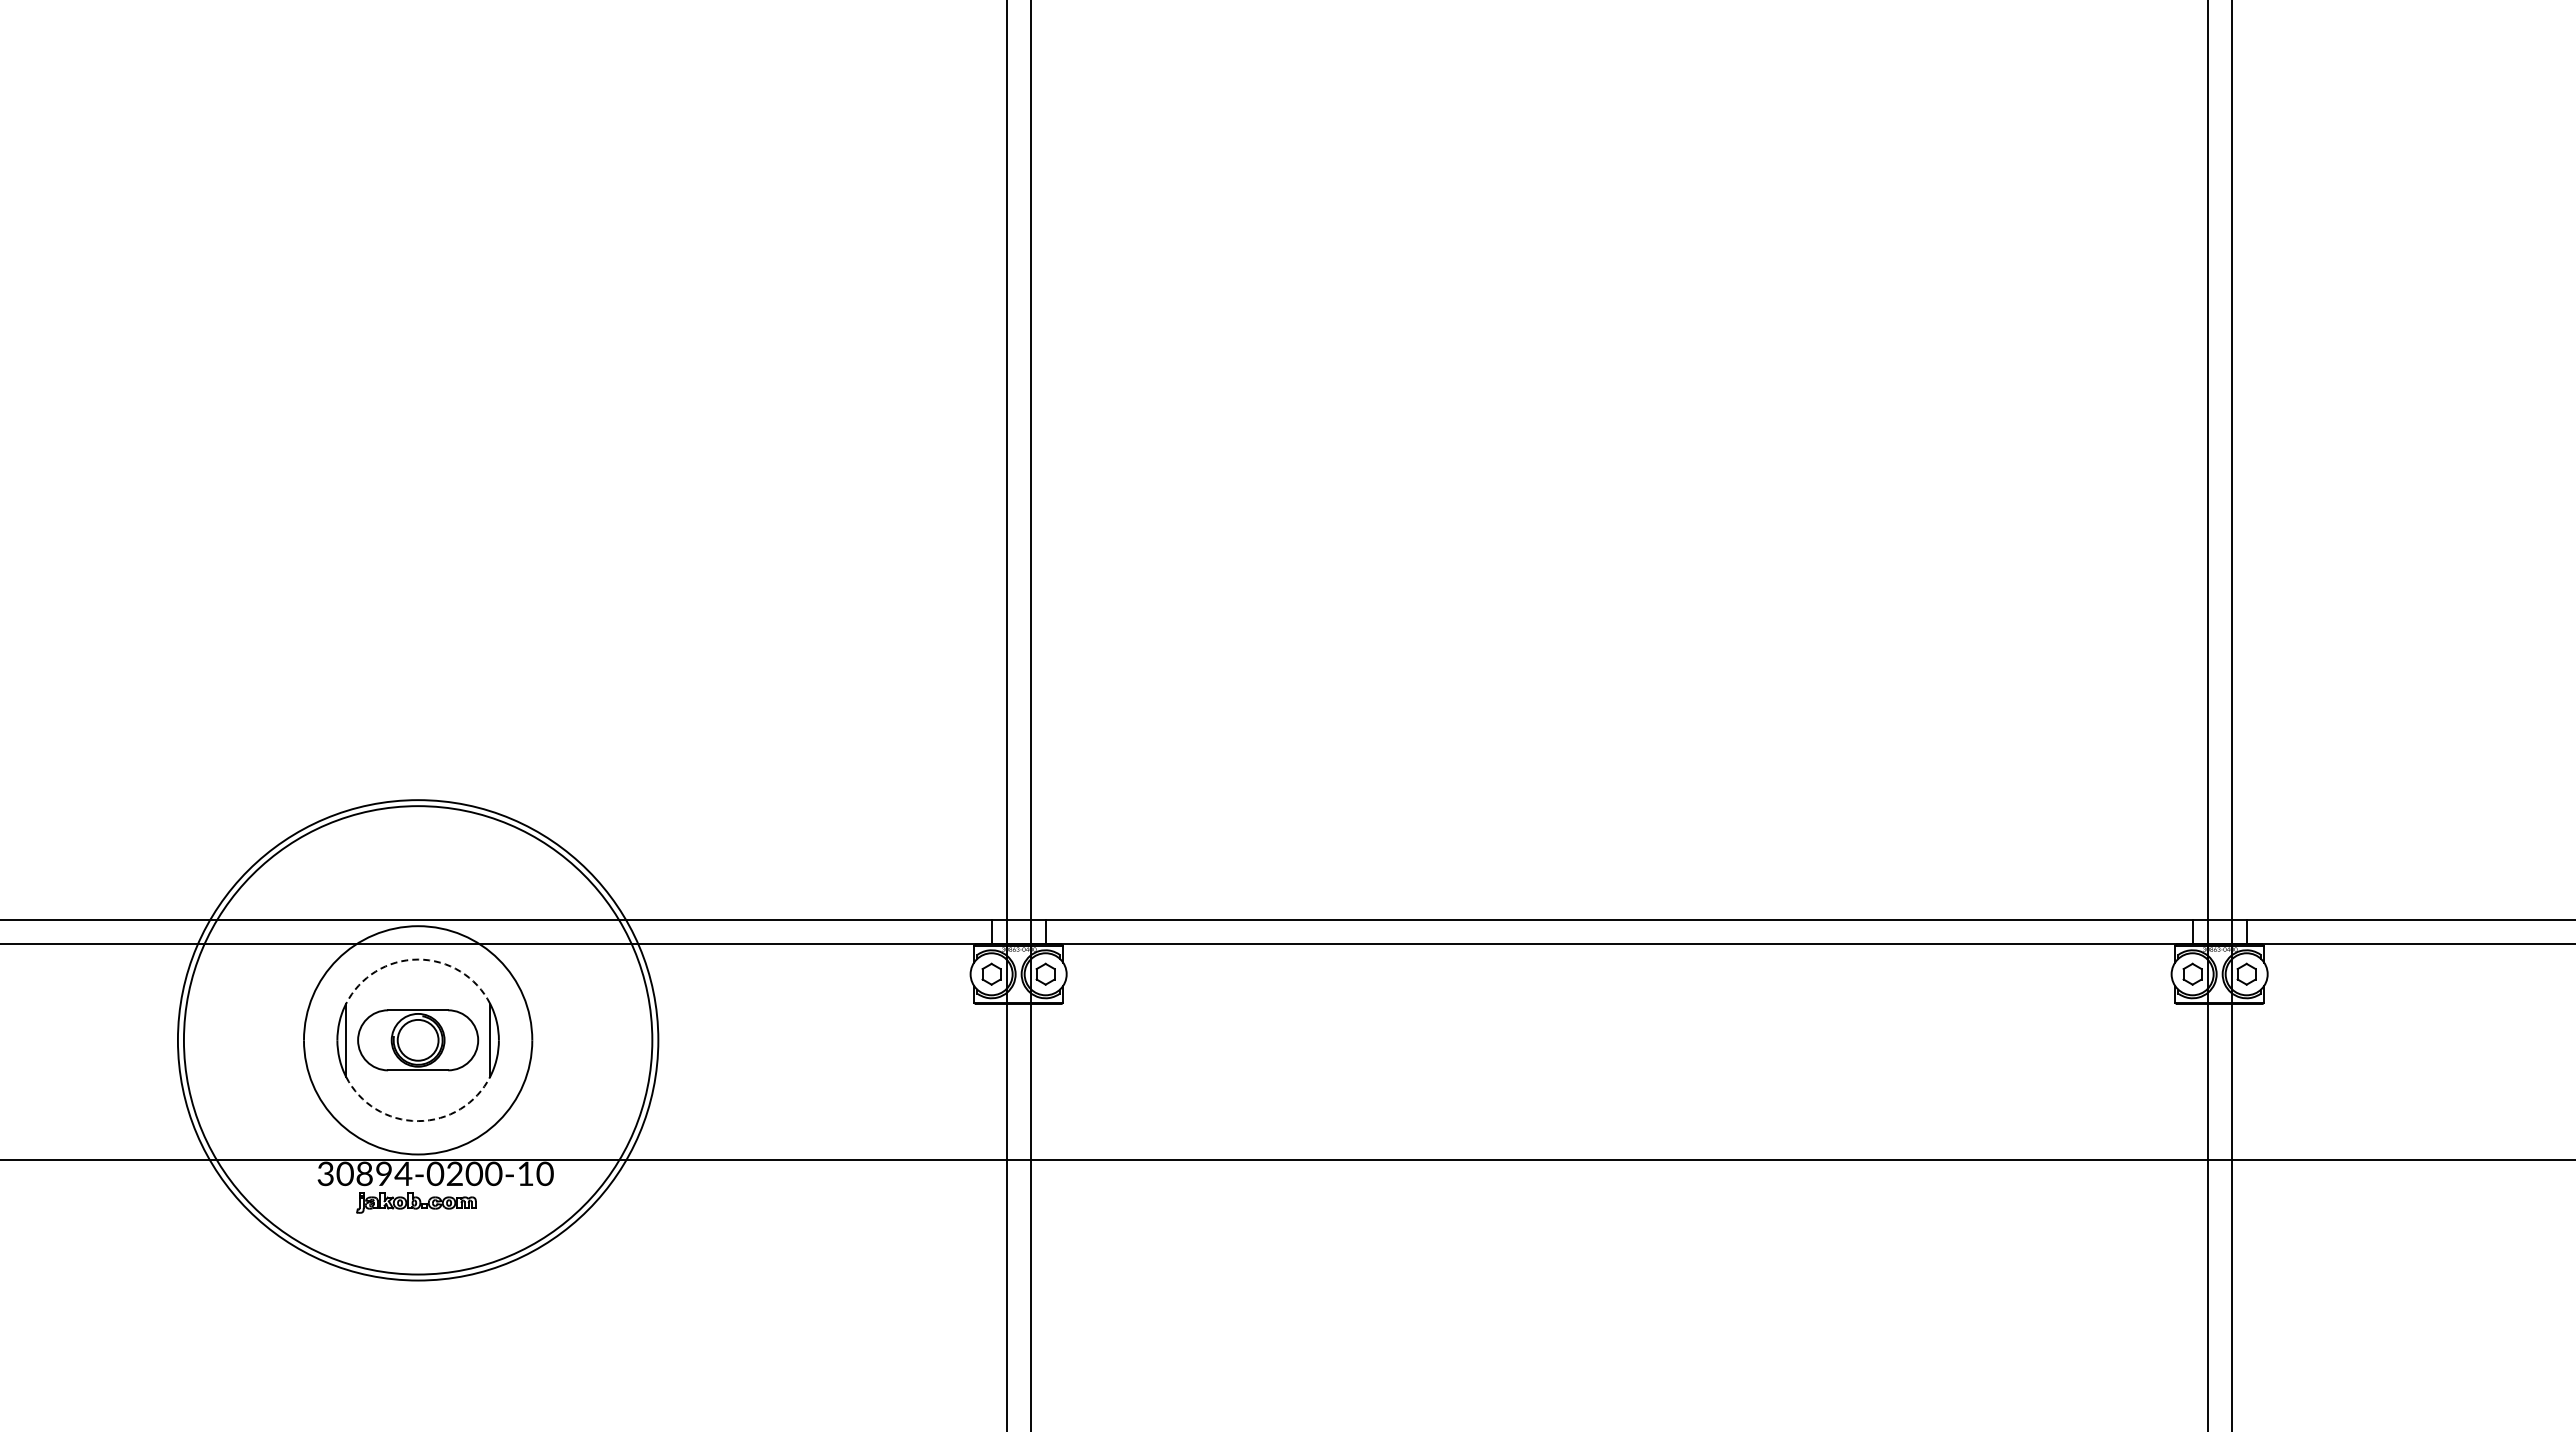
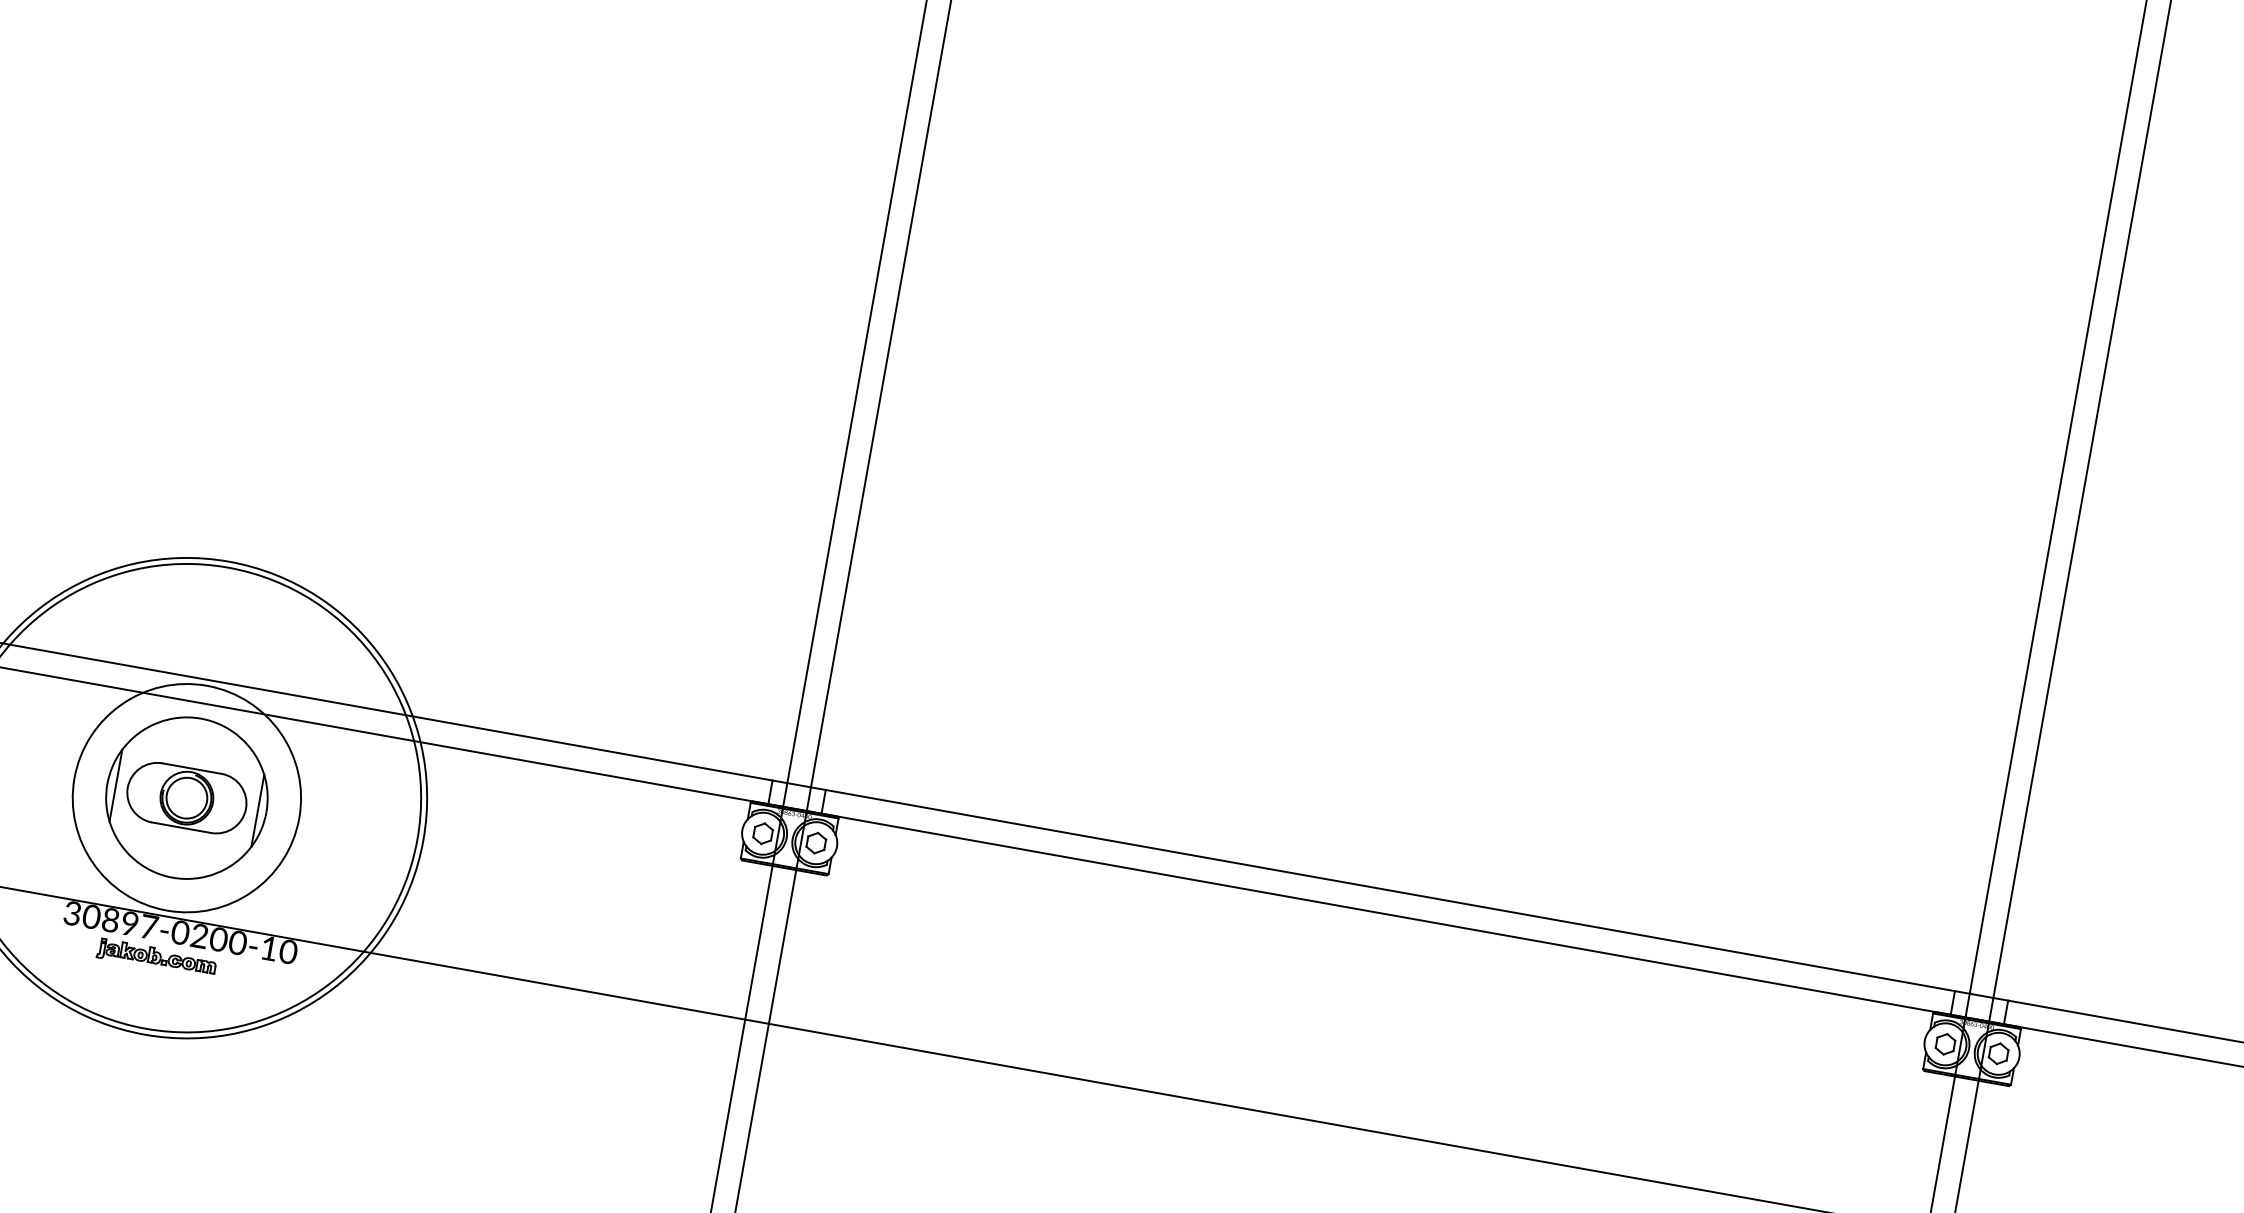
arc: (418, 959) -> (201, 718), dashed -> solid
arc: (418, 1121) -> (173, 878), dashed -> solid
text: (403, 1173) -> (149, 926), 30894-0200-10 -> 30897-0200-10

